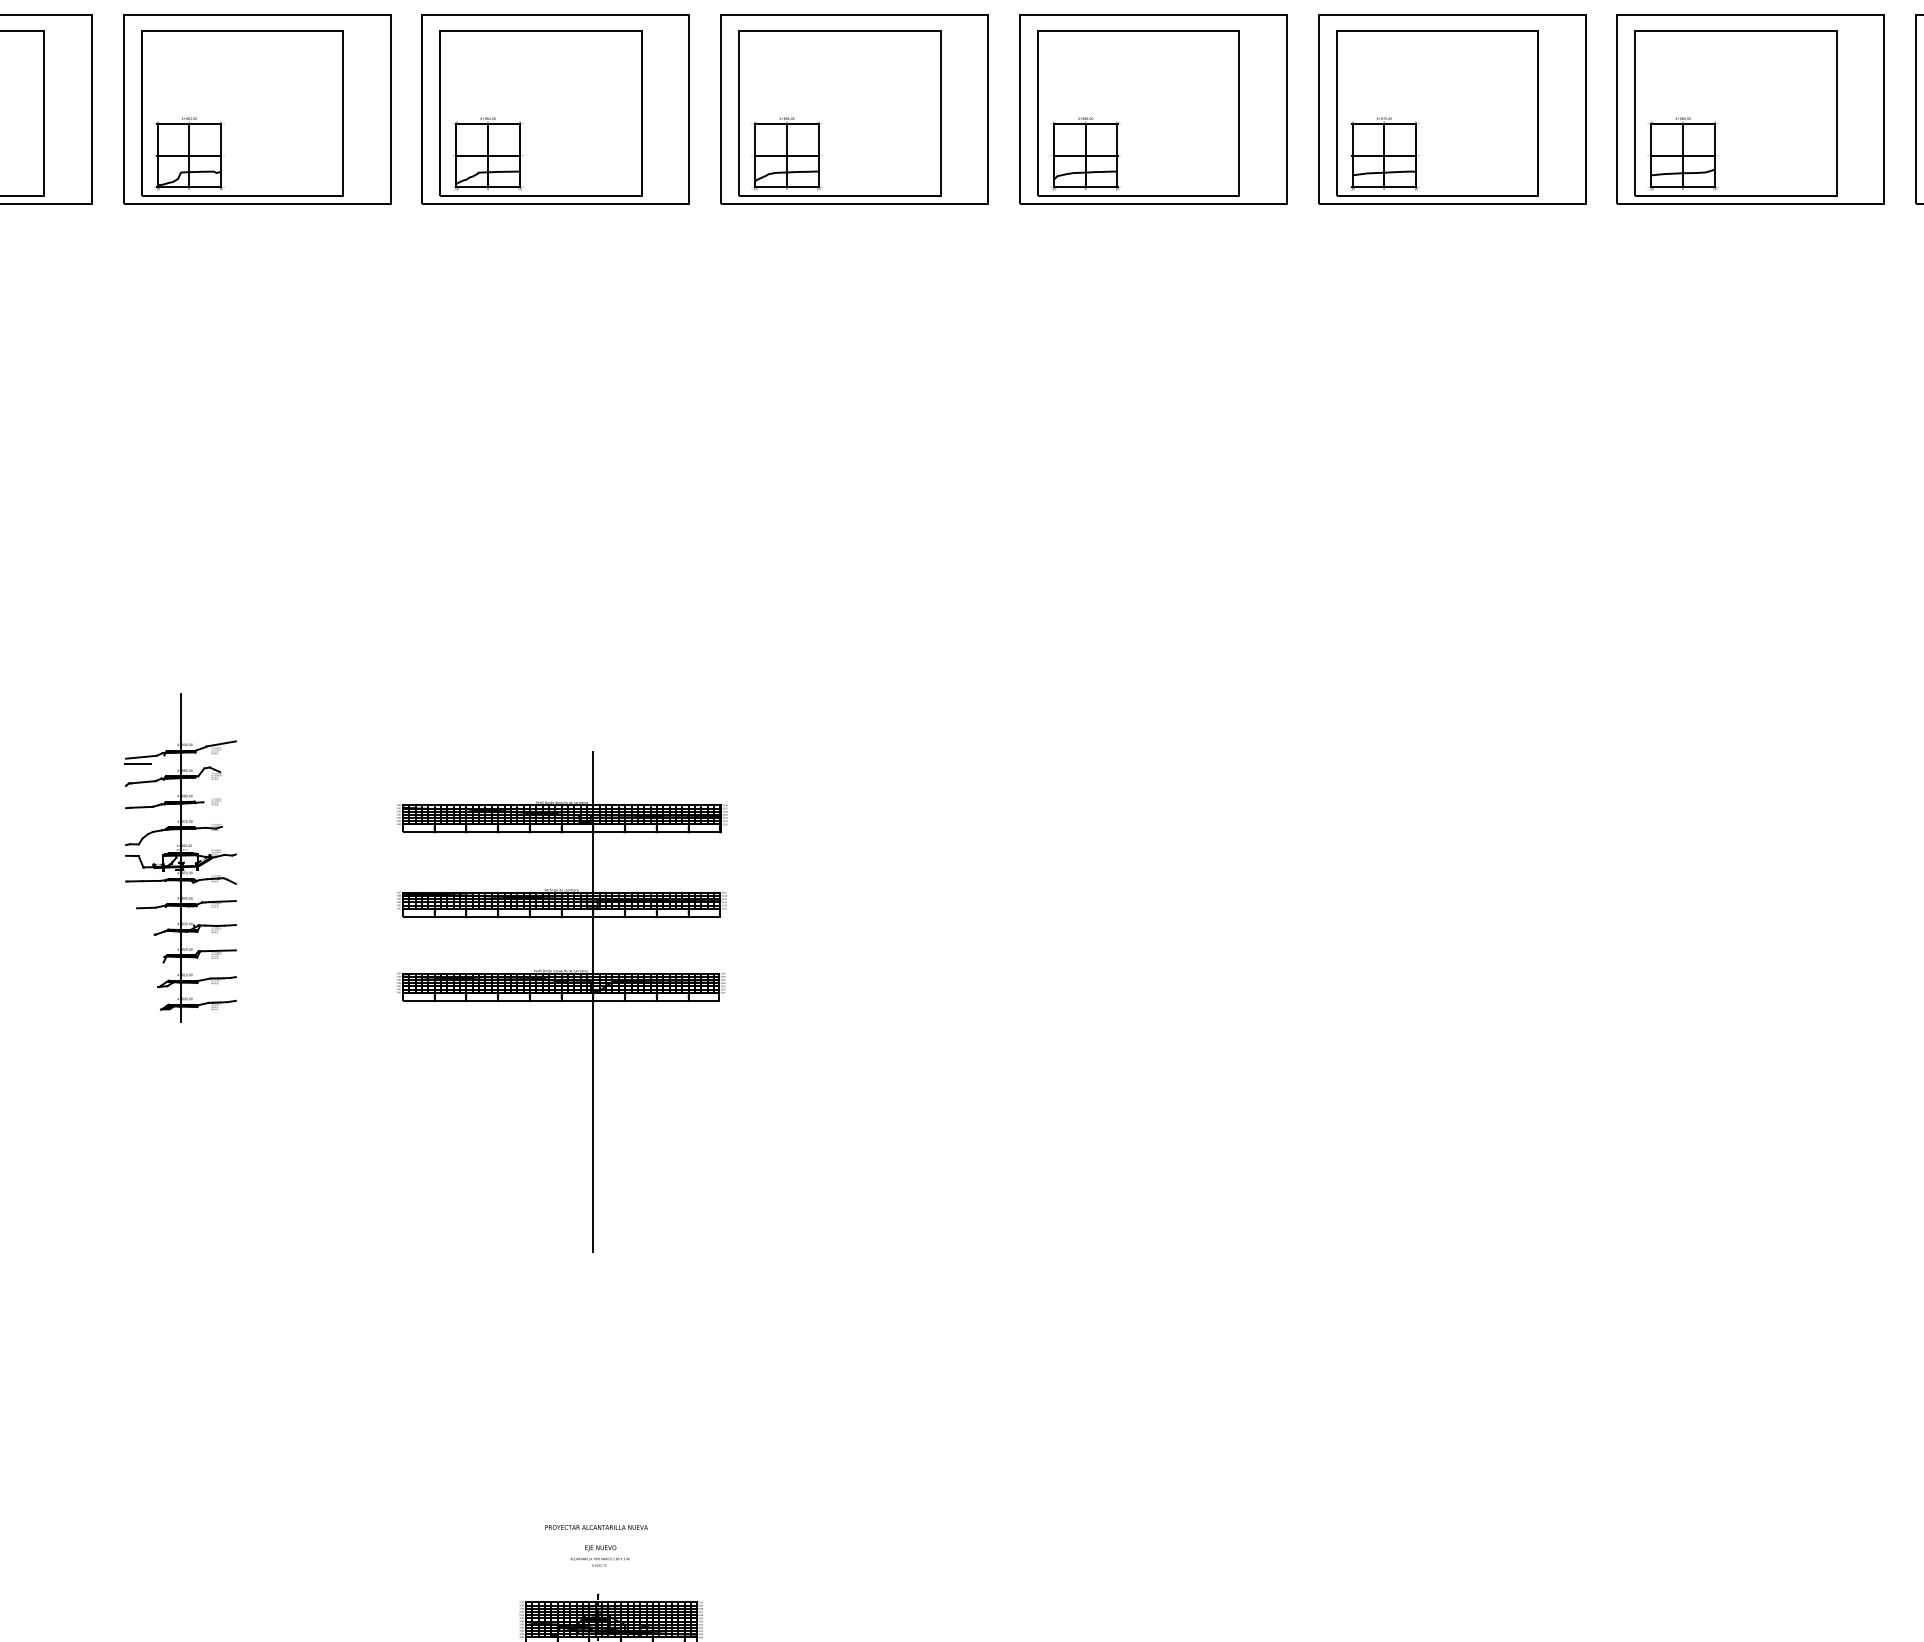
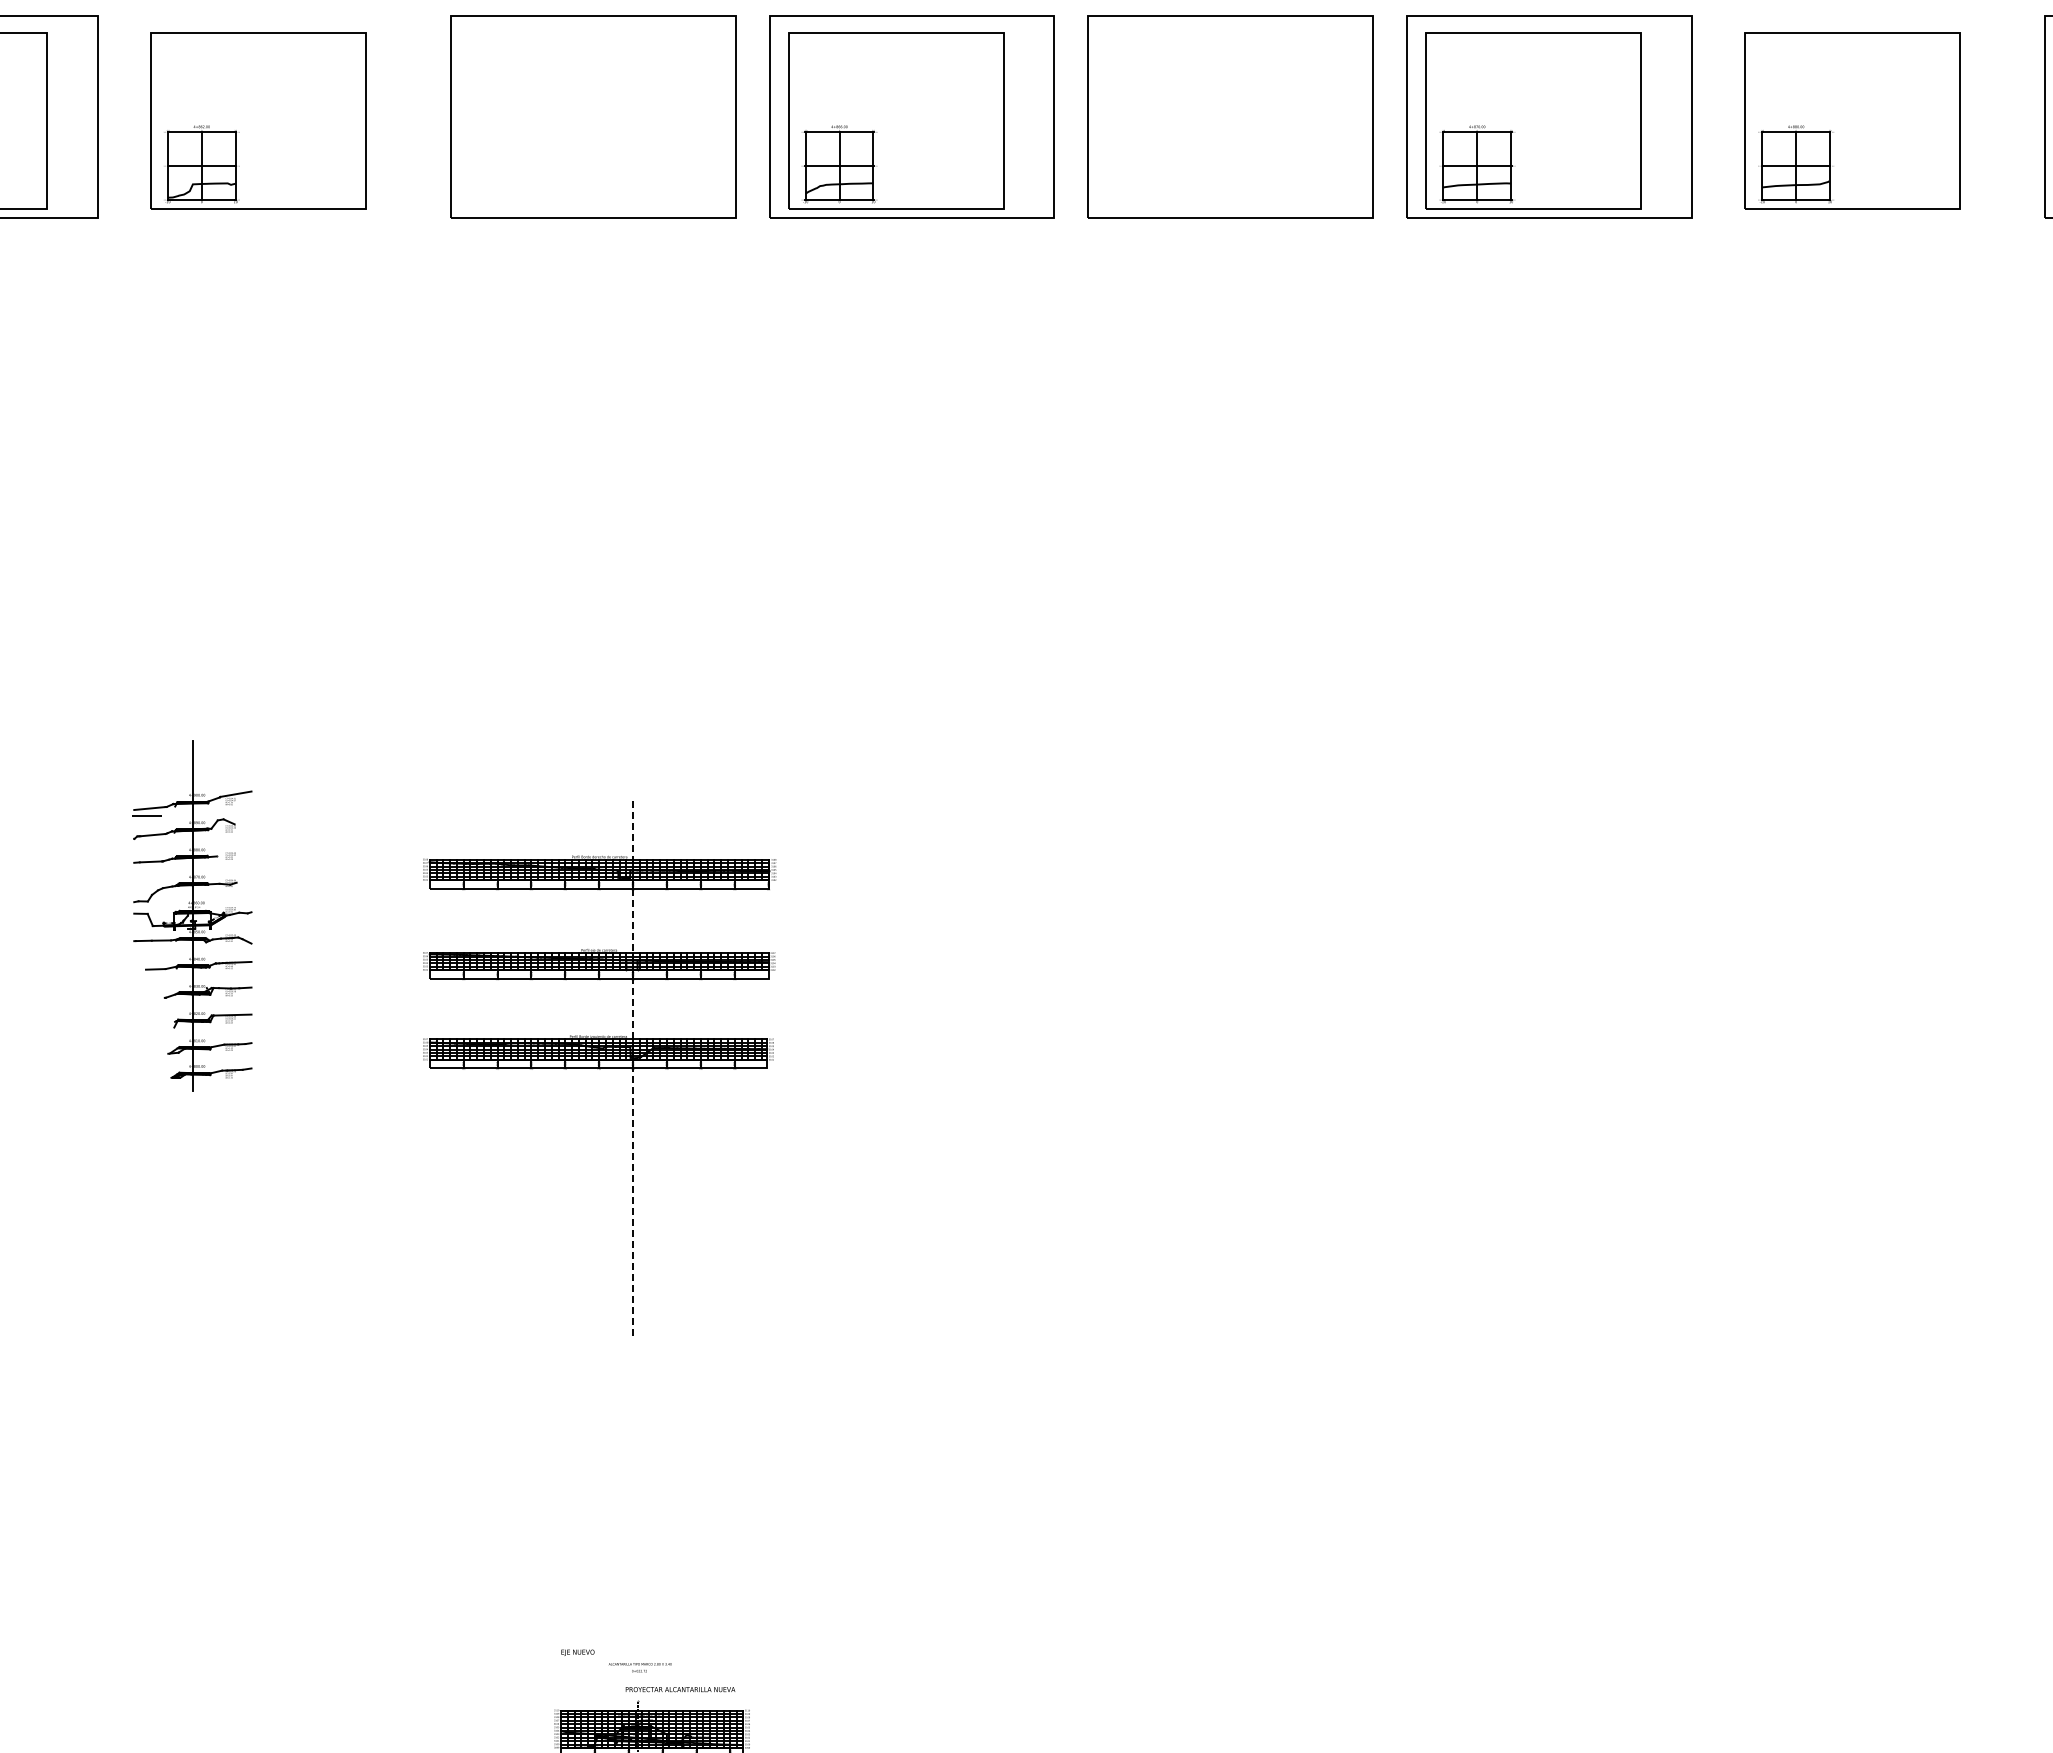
part: (257, 108) -> (274, 116), removed
part: (1750, 108) -> (1868, 116), removed
part: (541, 112) -> (577, 120), removed
part: (1138, 112) -> (1214, 120), removed
line: (593, 1001) -> (633, 1069), solid -> dashed
text: (596, 1527) -> (680, 1689), moved
text: (600, 1548) -> (577, 1652), moved

